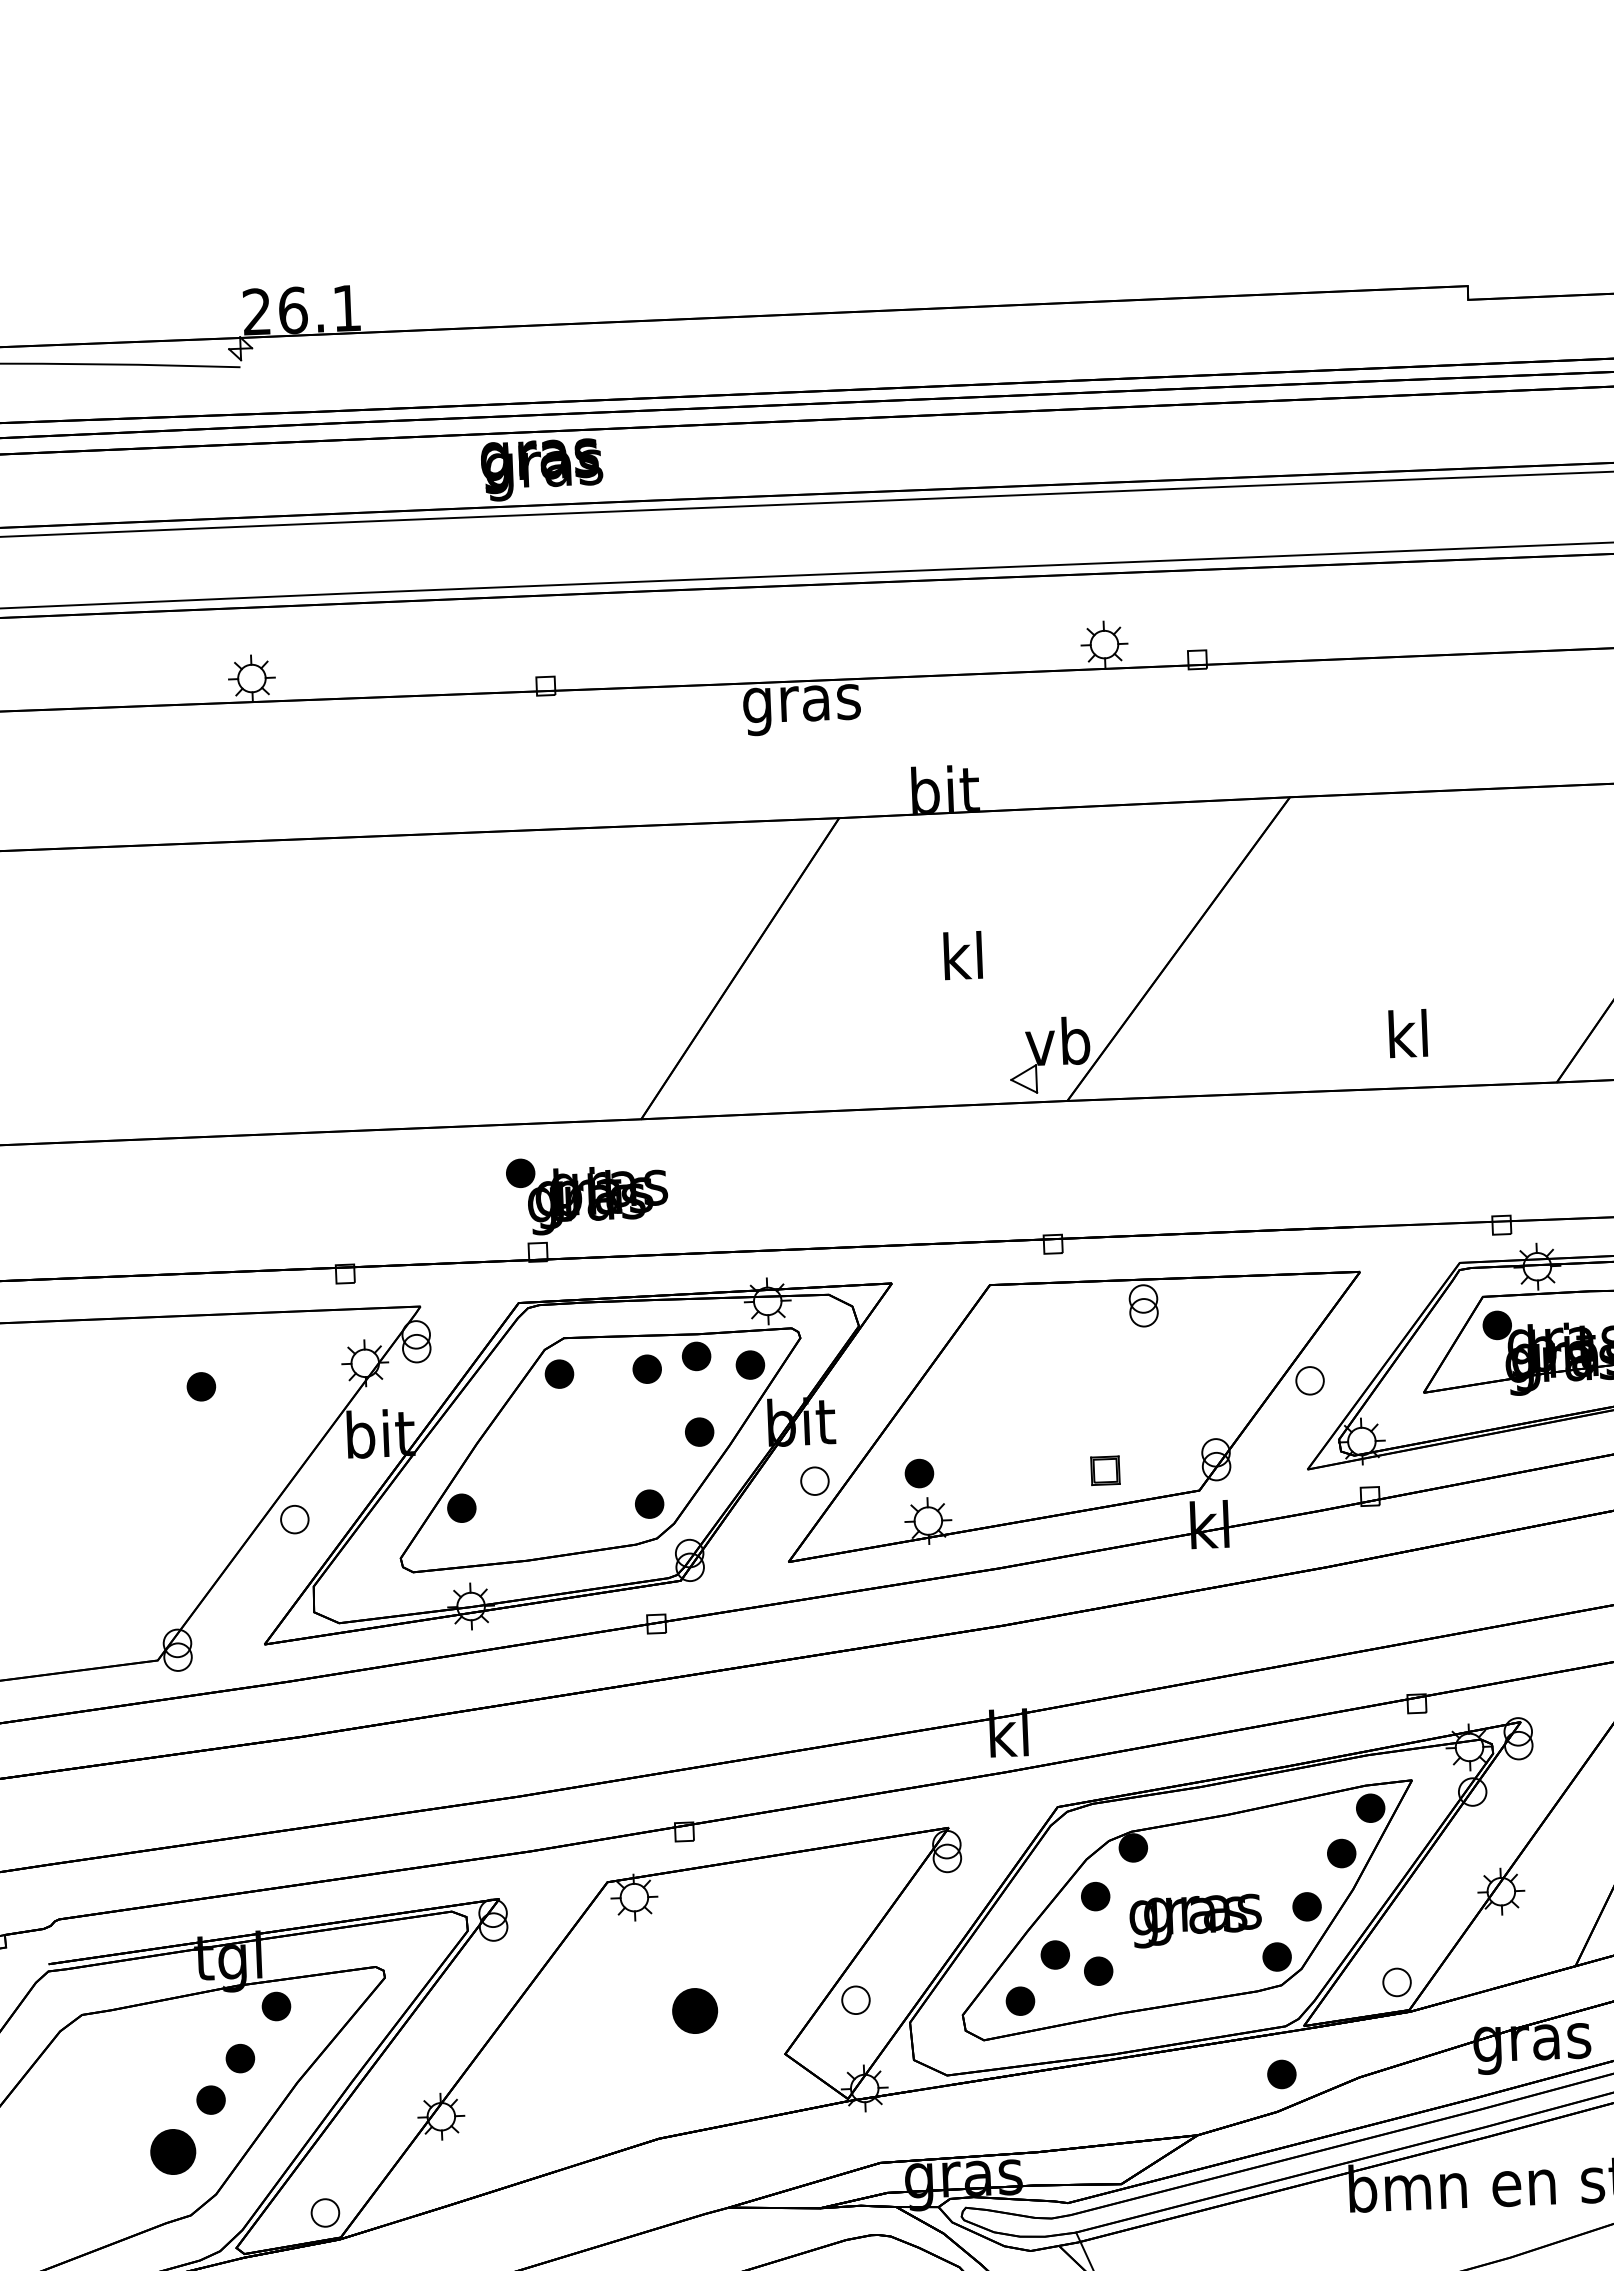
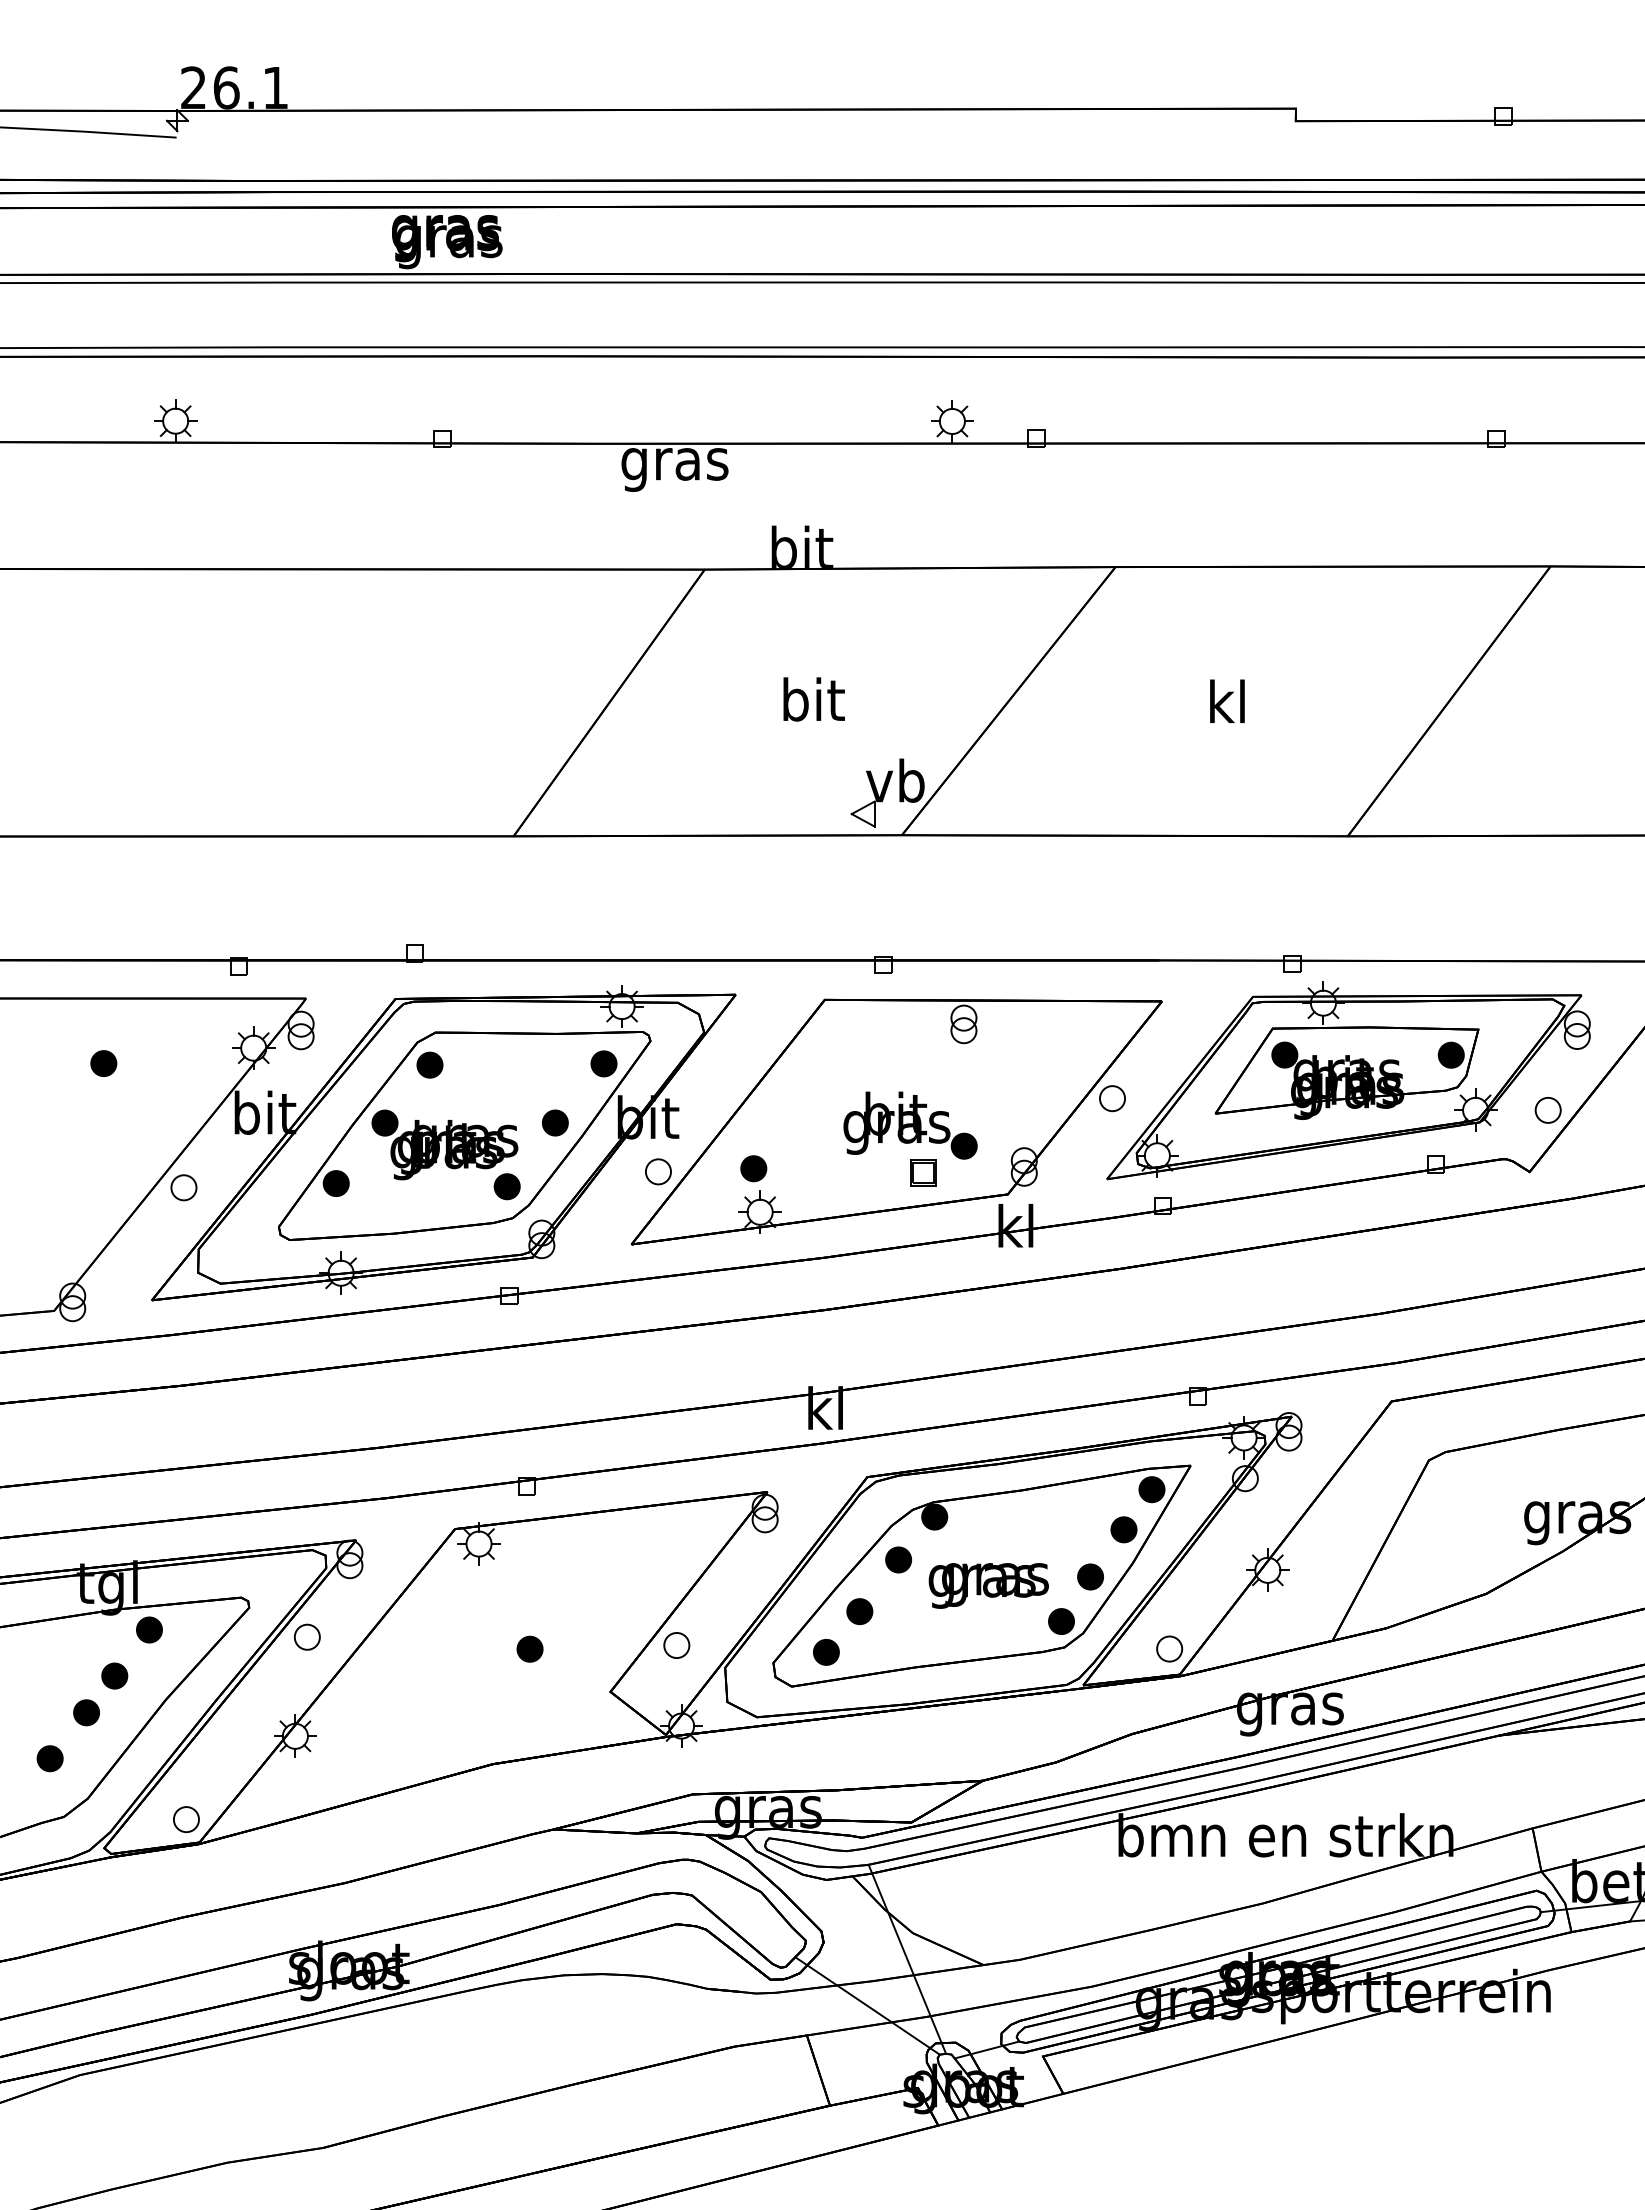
text: (964, 955) -> (813, 699), kl -> bit
text: (1408, 1032) -> (1227, 700), moved
part: (586, 1194) -> (444, 1144), moved
part: (696, 1355) -> (555, 1053), removed
part: (646, 1368) -> (509, 1063), removed
part: (1089, 1419) -> (910, 1125), added
part: (1098, 1970) -> (898, 1627), removed
part: (449, 2006) -> (306, 1636), added
part: (694, 2010) -> (529, 1648), size x0.62
part: (1281, 2074) -> (1061, 1728), removed
part: (172, 2151) -> (49, 1758), size x0.62

